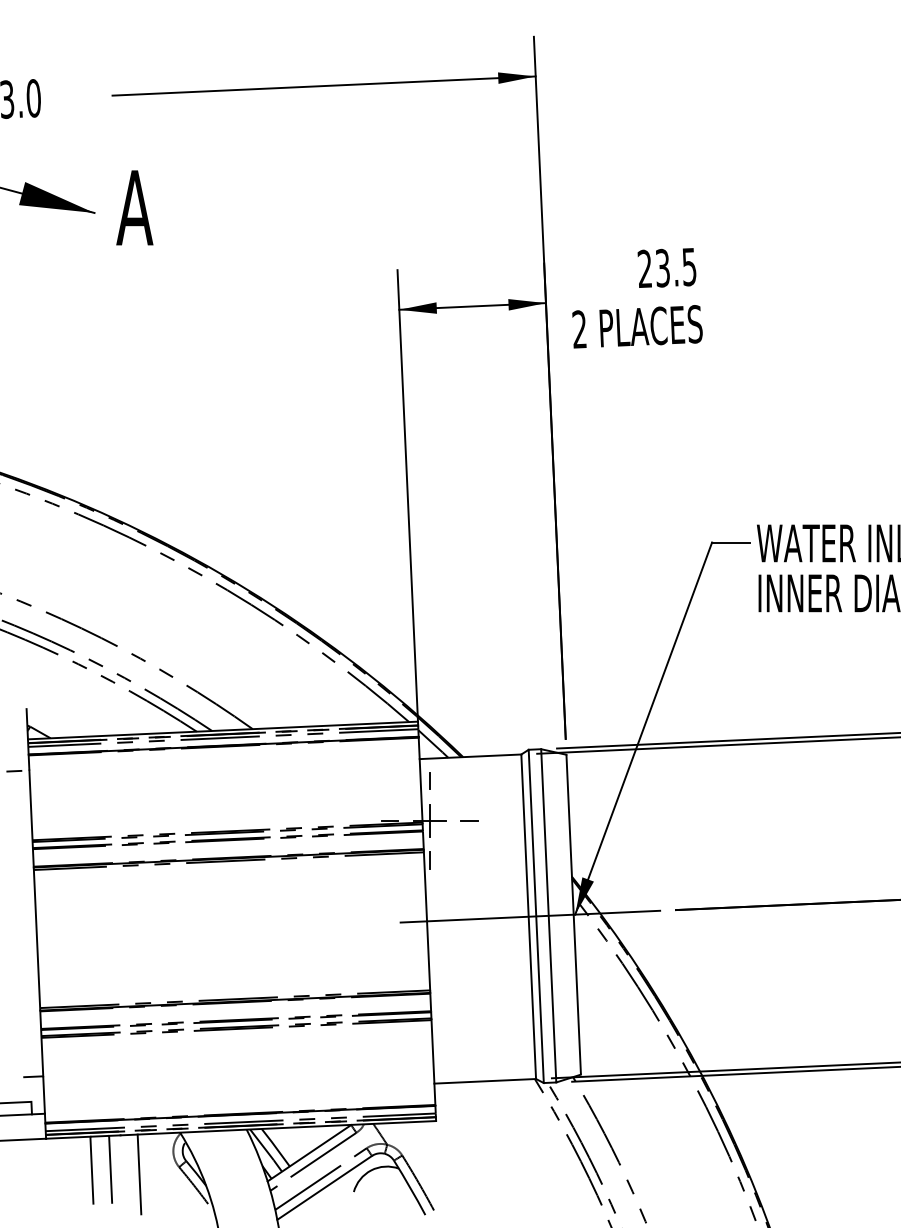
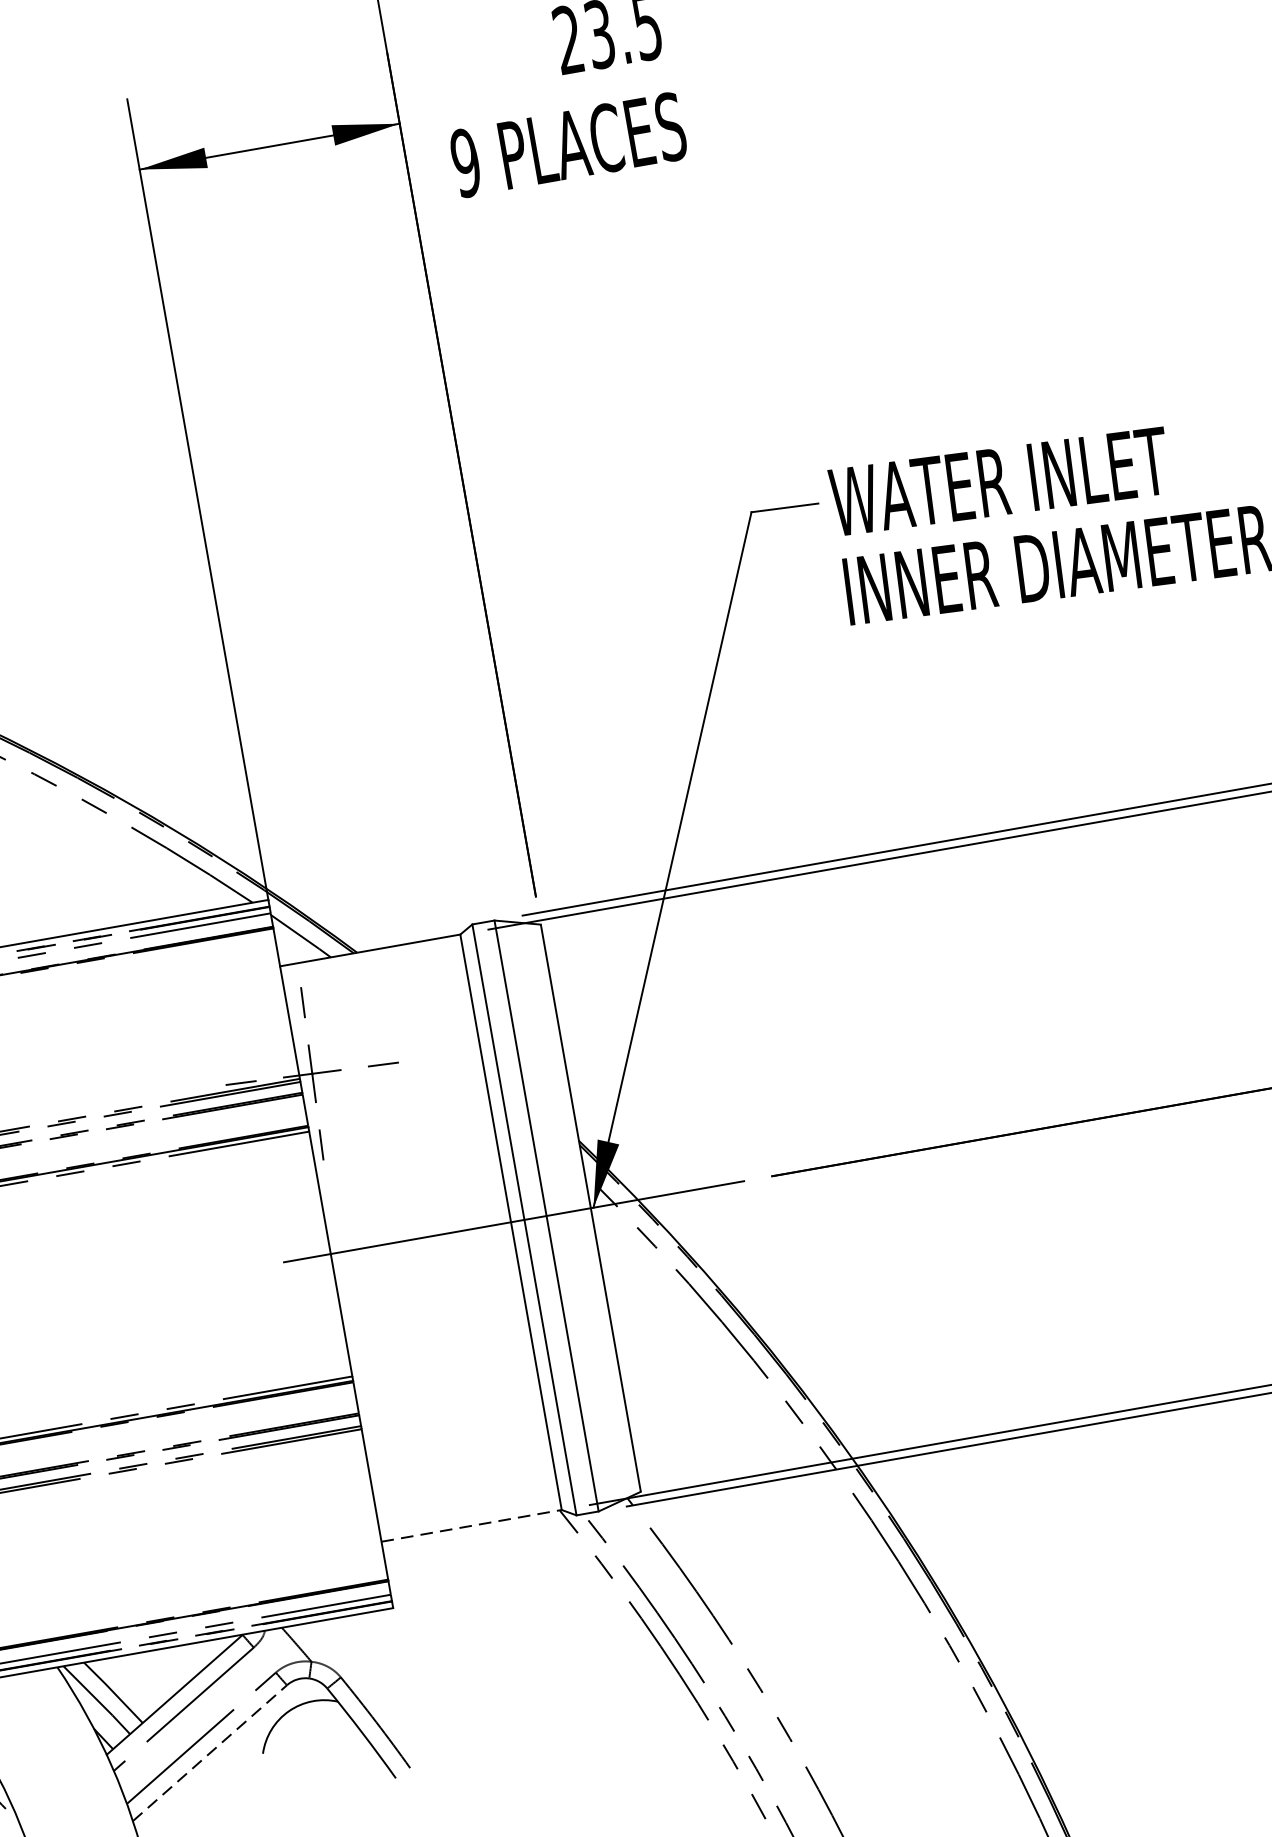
text: (579, 329) -> (465, 163), 2 -> 9
line: (485, 1081) -> (472, 1526), solid -> dashed
line: (325, 1187) -> (211, 1752), solid -> dashed

